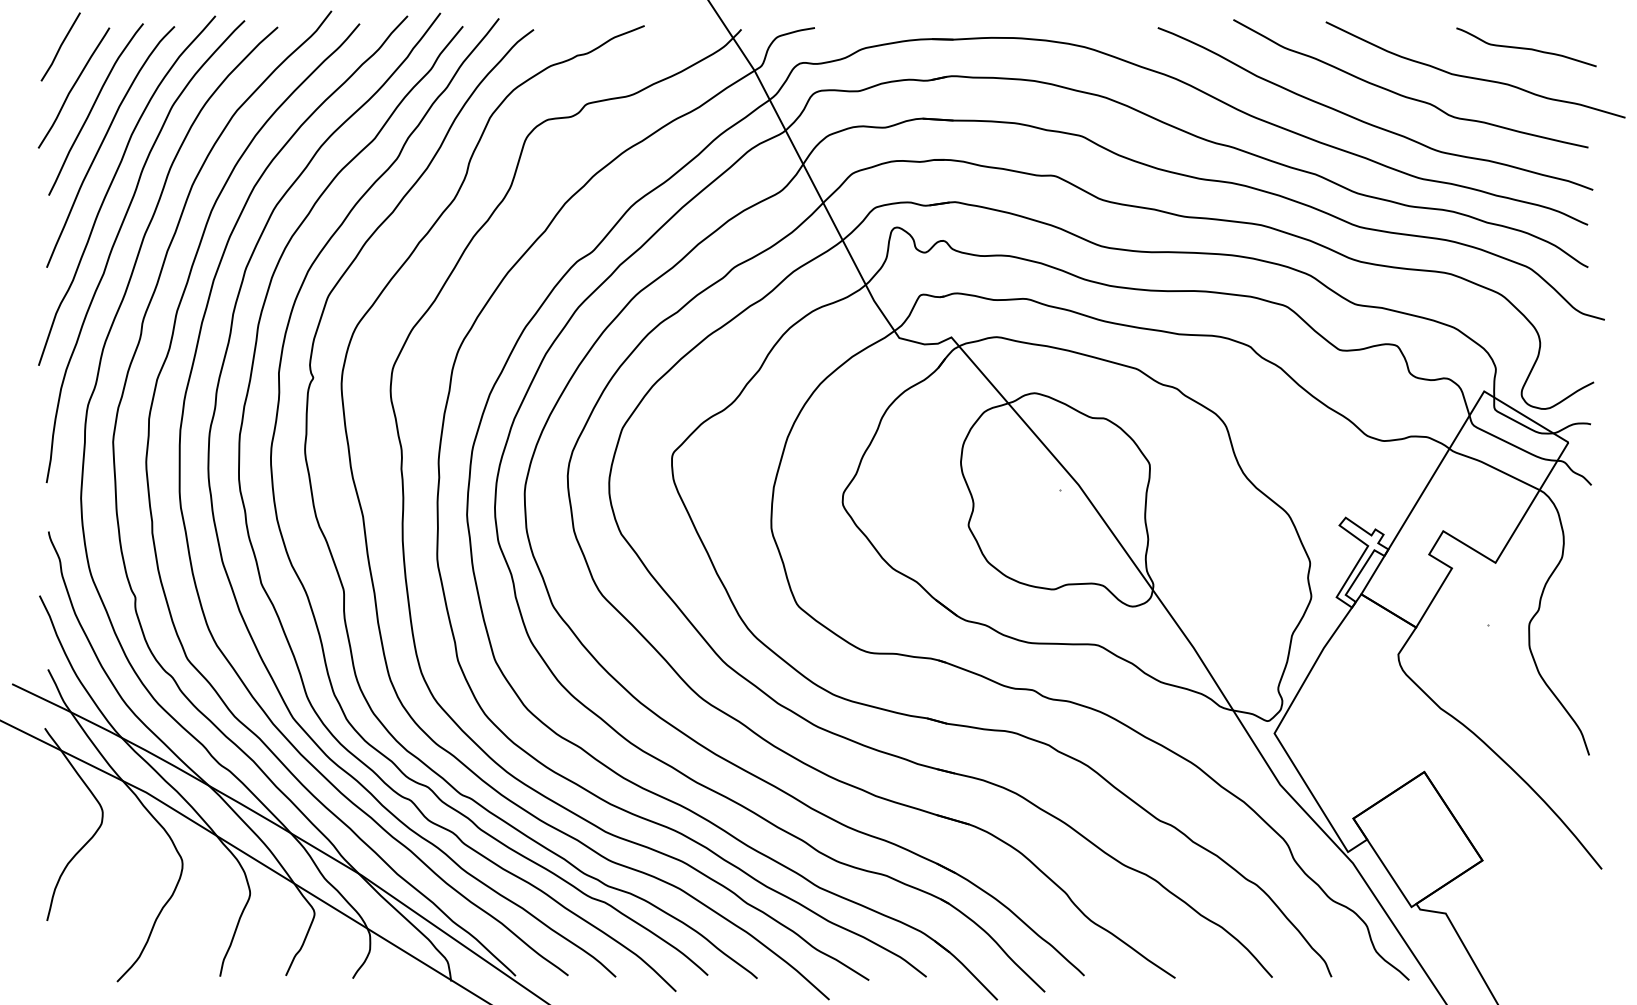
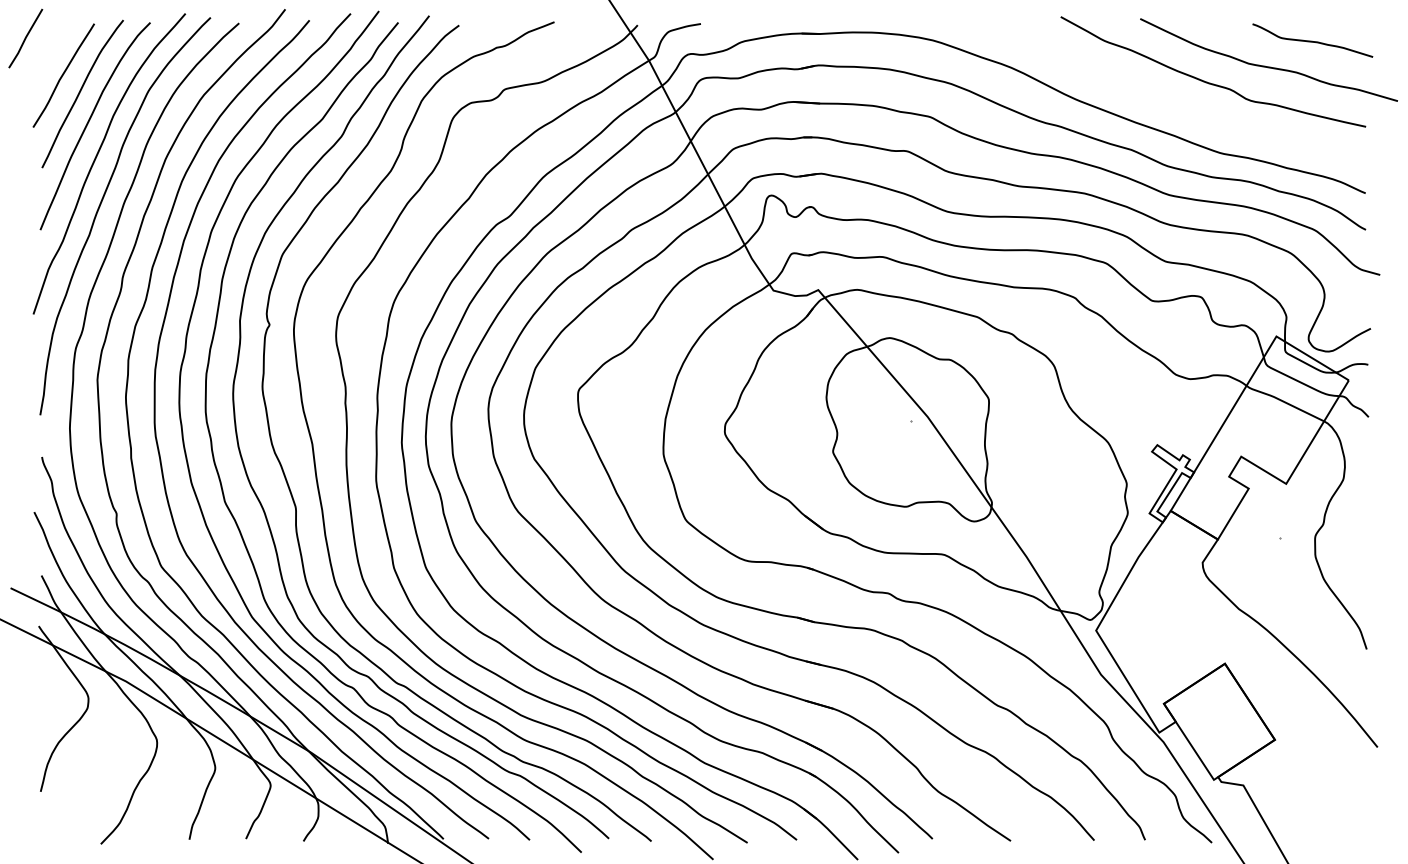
line: (60, 46) -> (25, 38), moved
curve: (1368, 122) -> (1176, 105), removed

